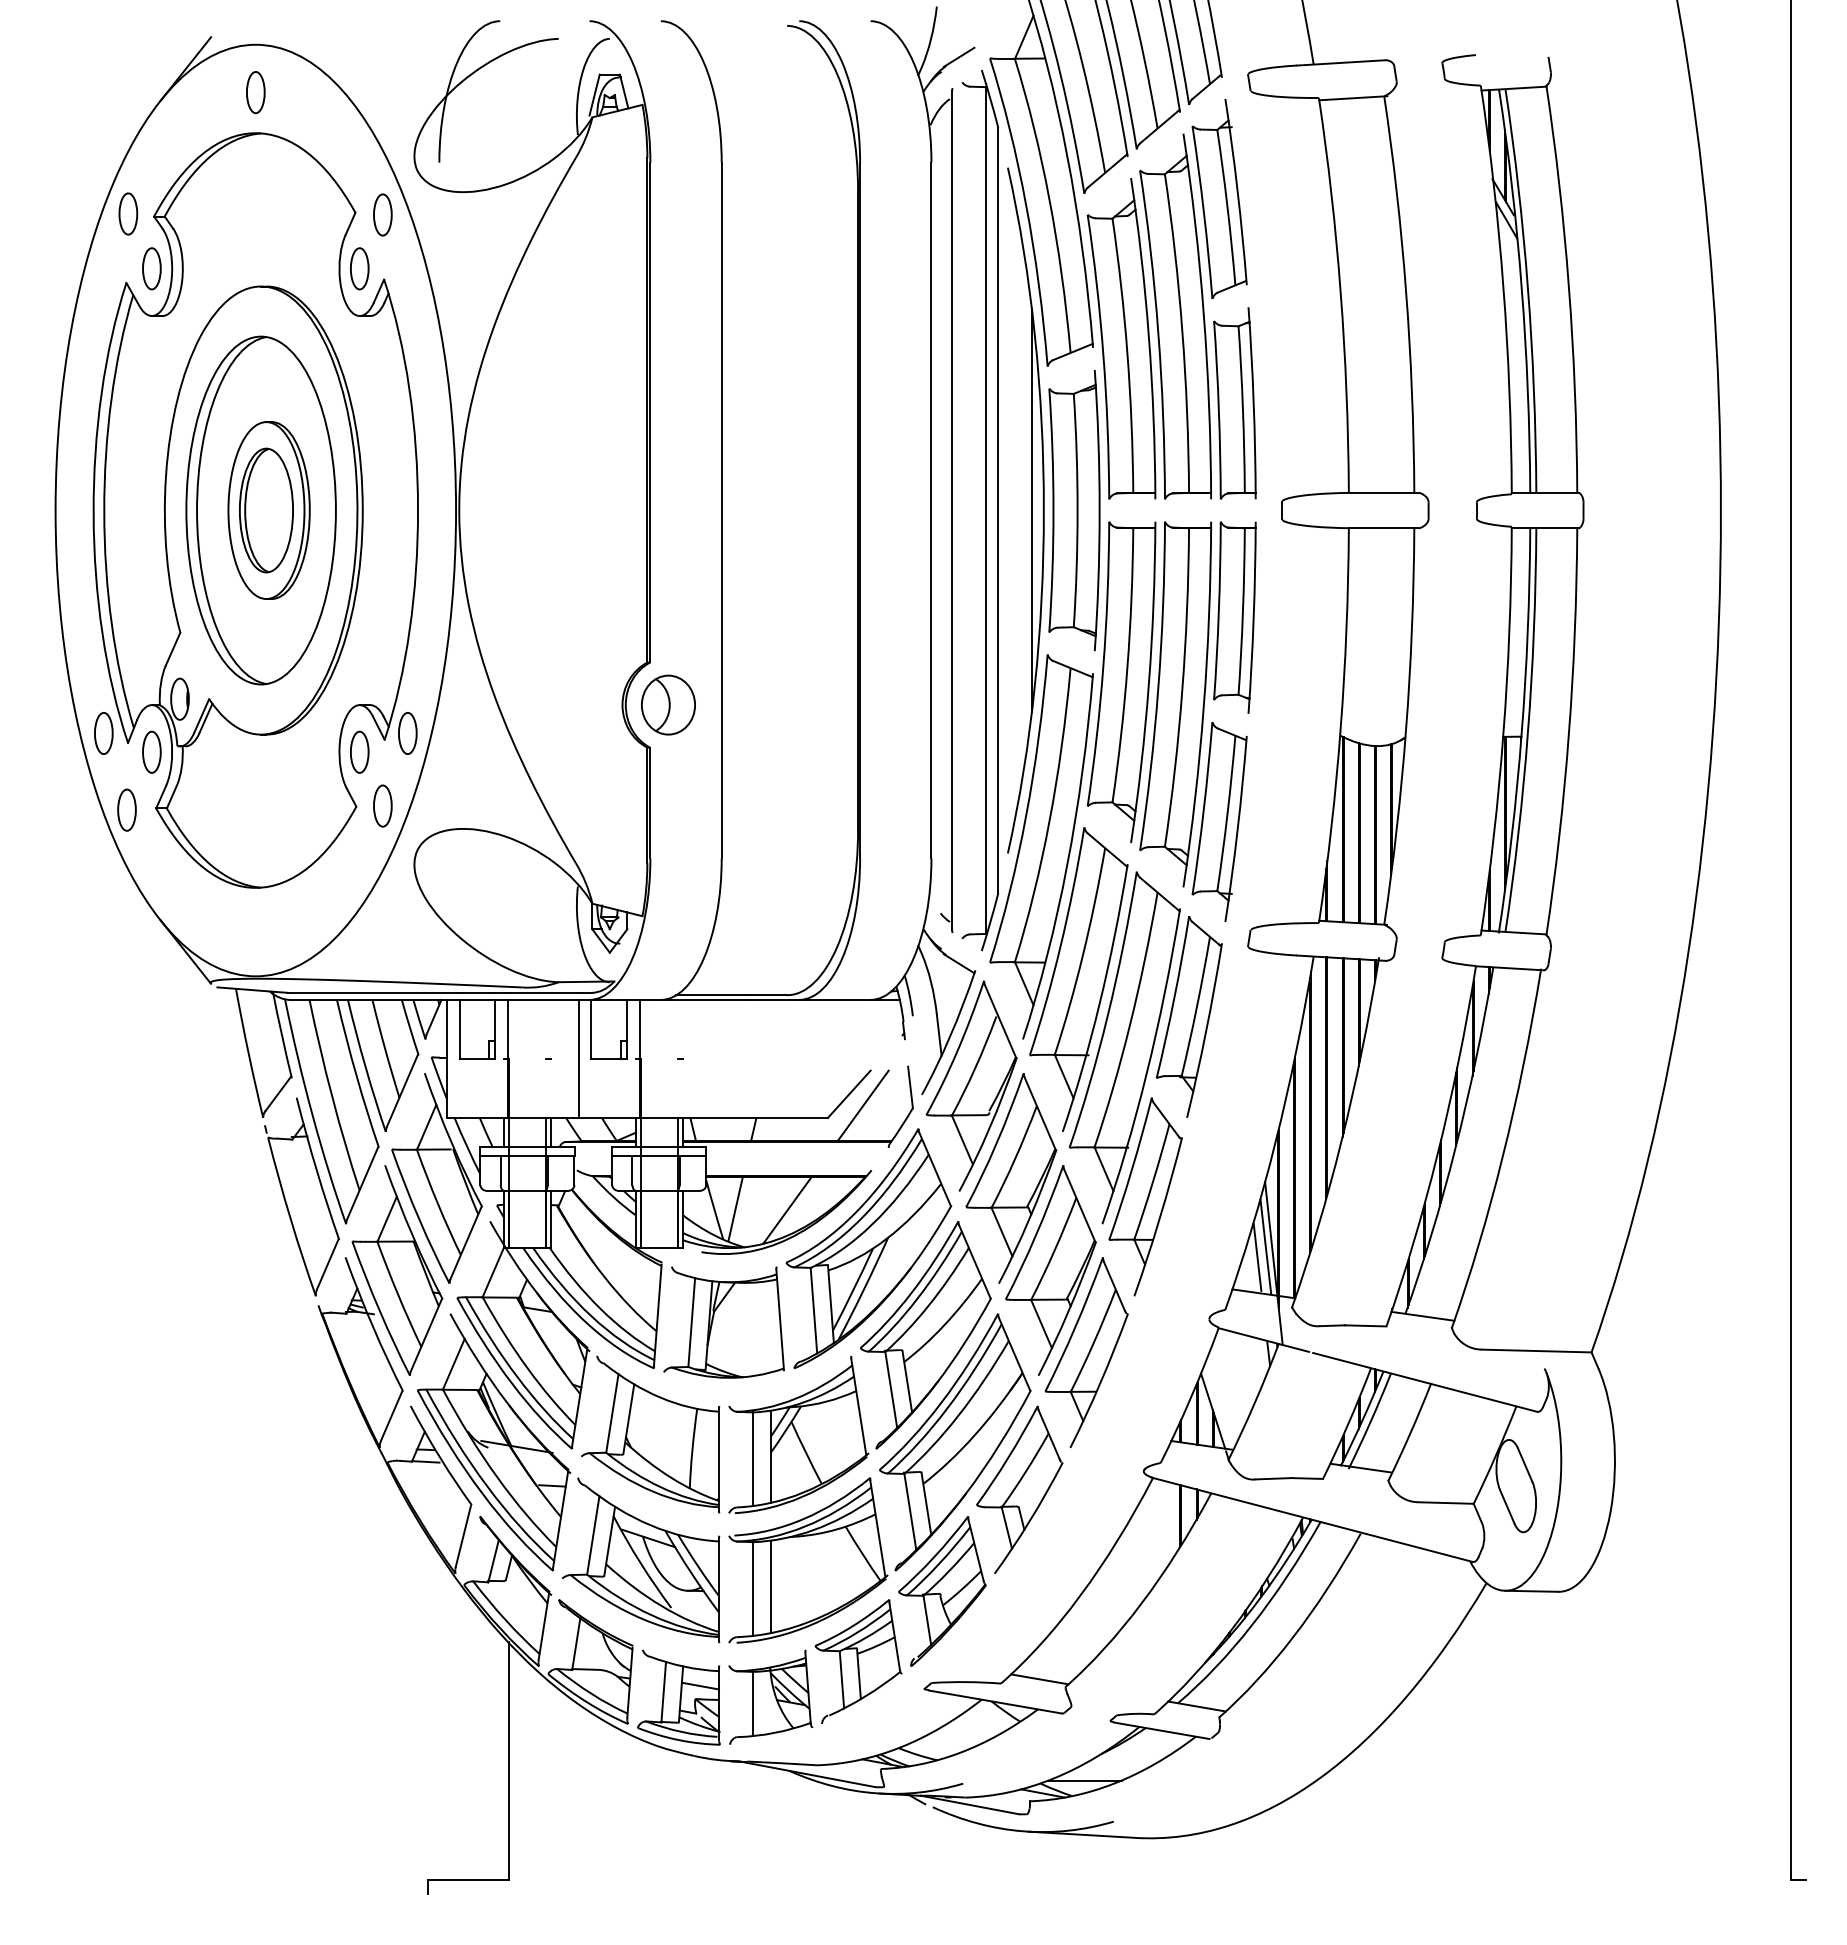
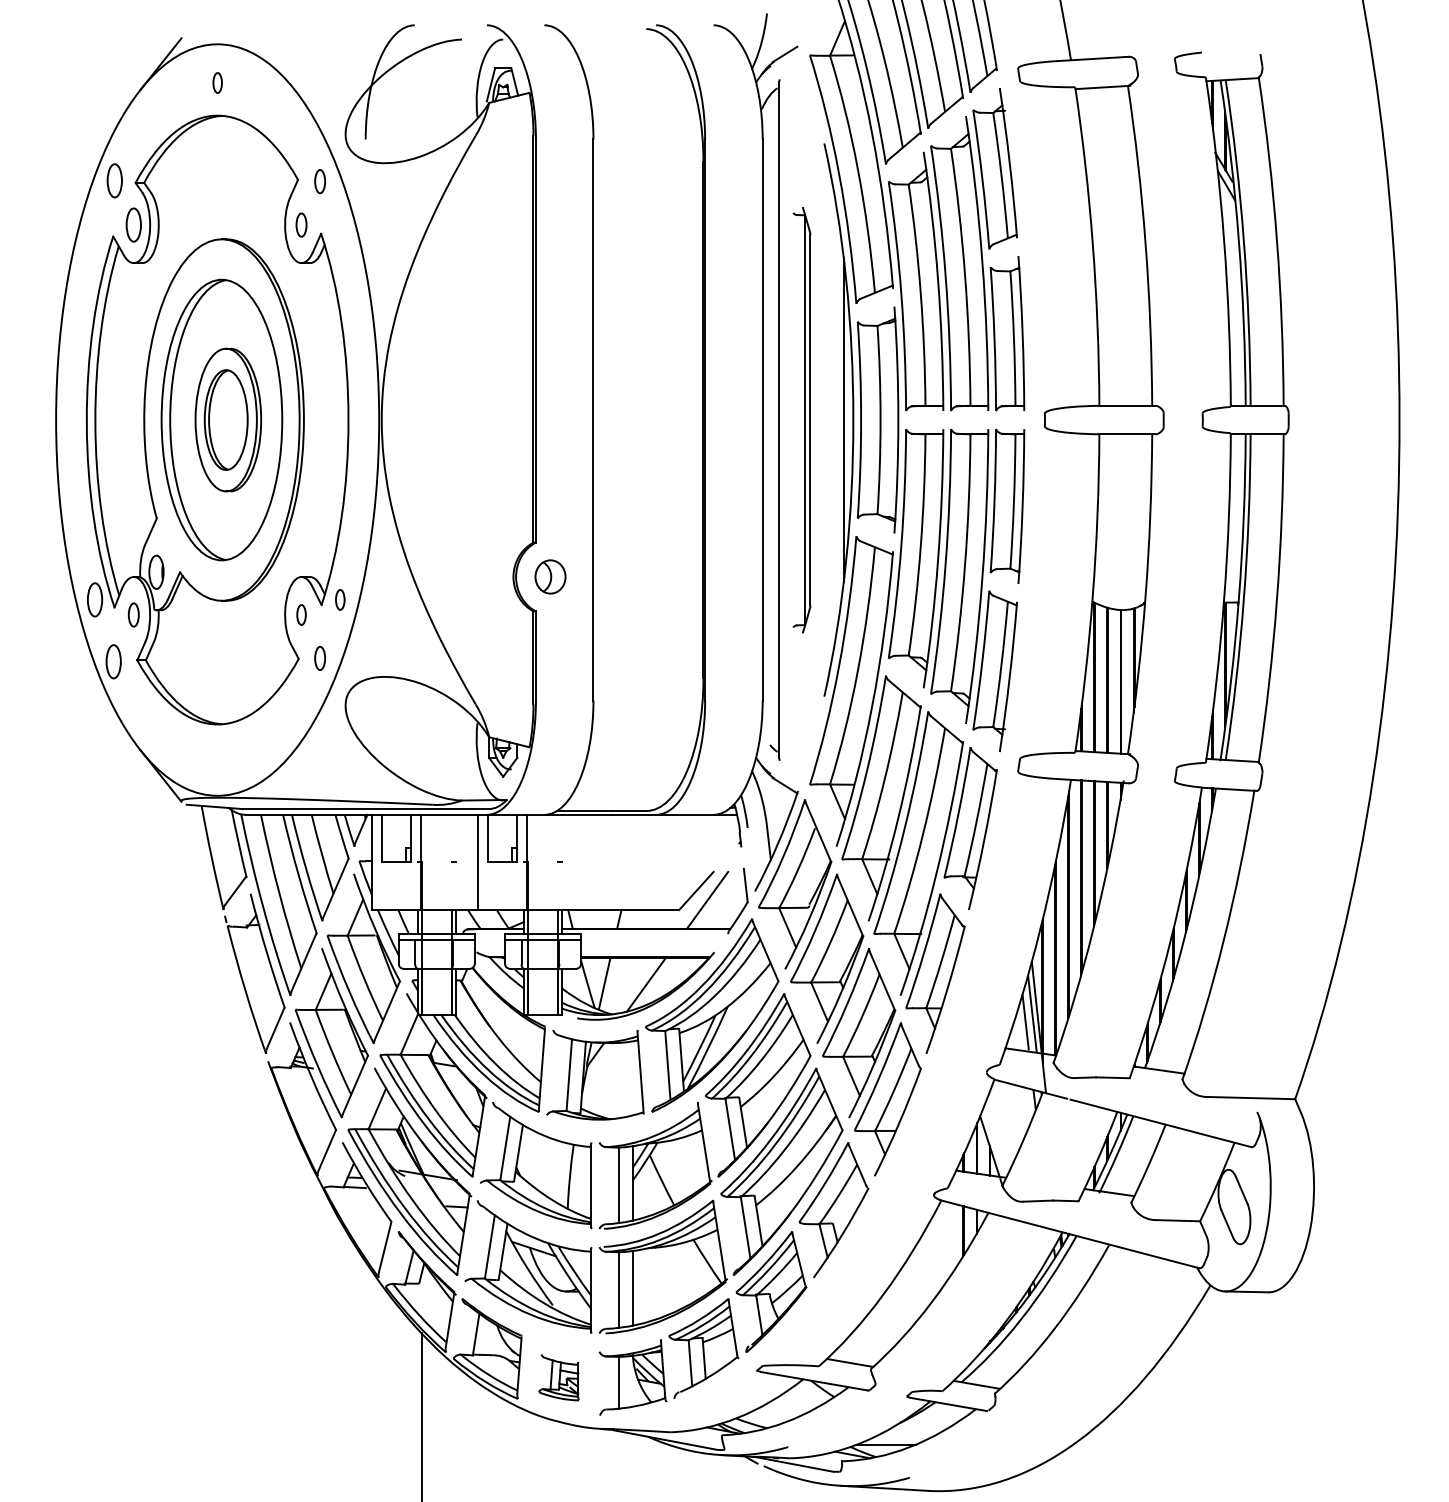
part: (255, 92) -> (217, 82), size x0.6
part: (382, 214) -> (319, 181), size x0.7
part: (359, 268) -> (301, 224), size x0.7
part: (979, 510) -> (801, 420), size x0.6
part: (668, 704) -> (550, 576), size x0.7
part: (407, 733) -> (340, 599), size x0.6
part: (151, 751) -> (133, 614), size x0.7
part: (359, 751) -> (301, 614), size x0.6
part: (382, 805) -> (319, 658), size x0.7
part: (678, 1697) -> (558, 1377), size x0.6

